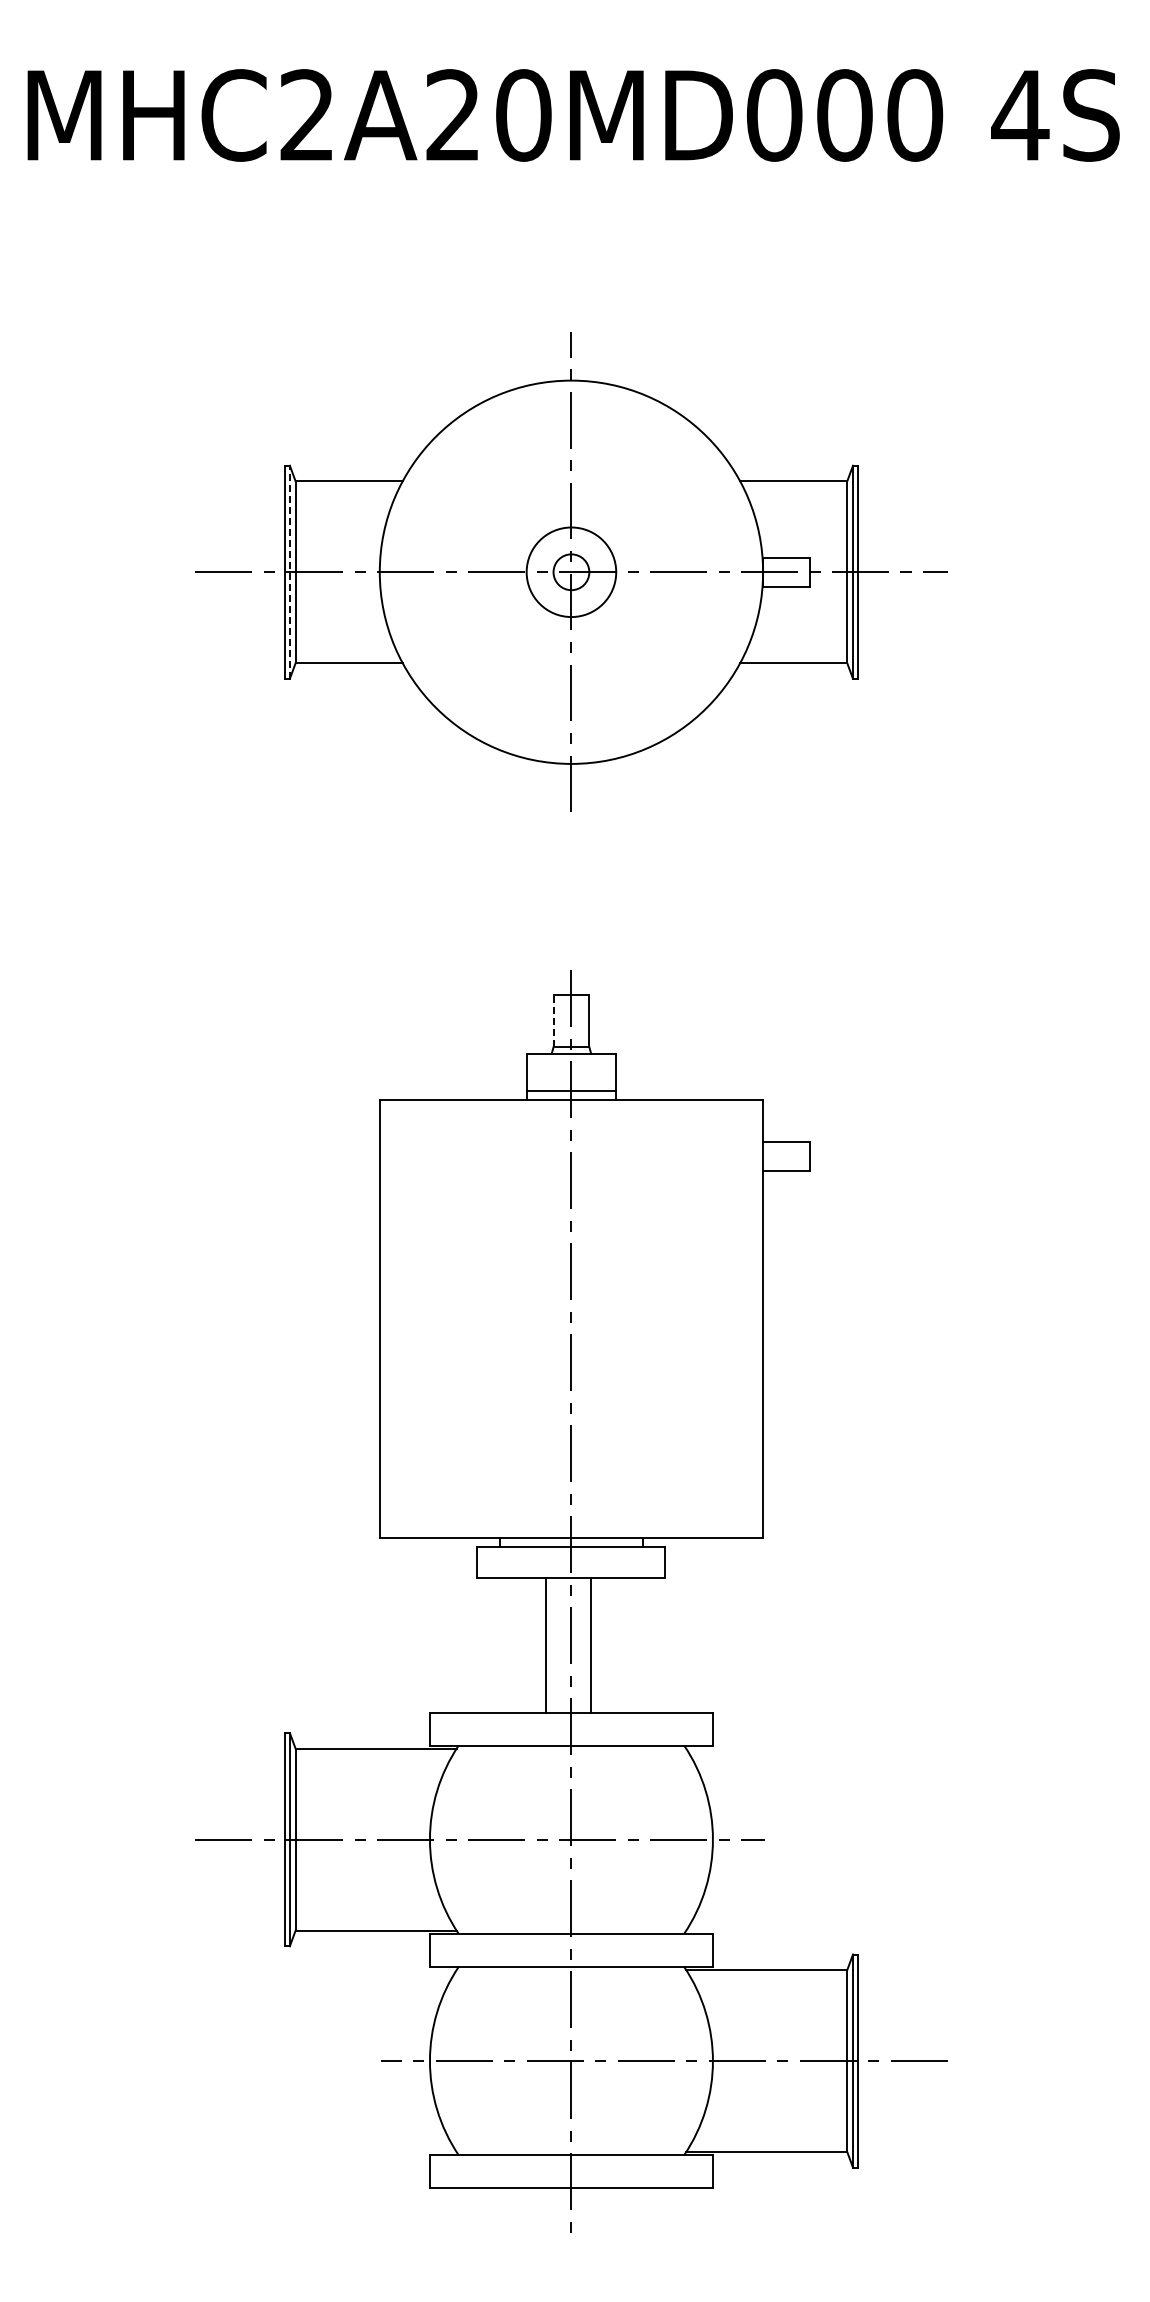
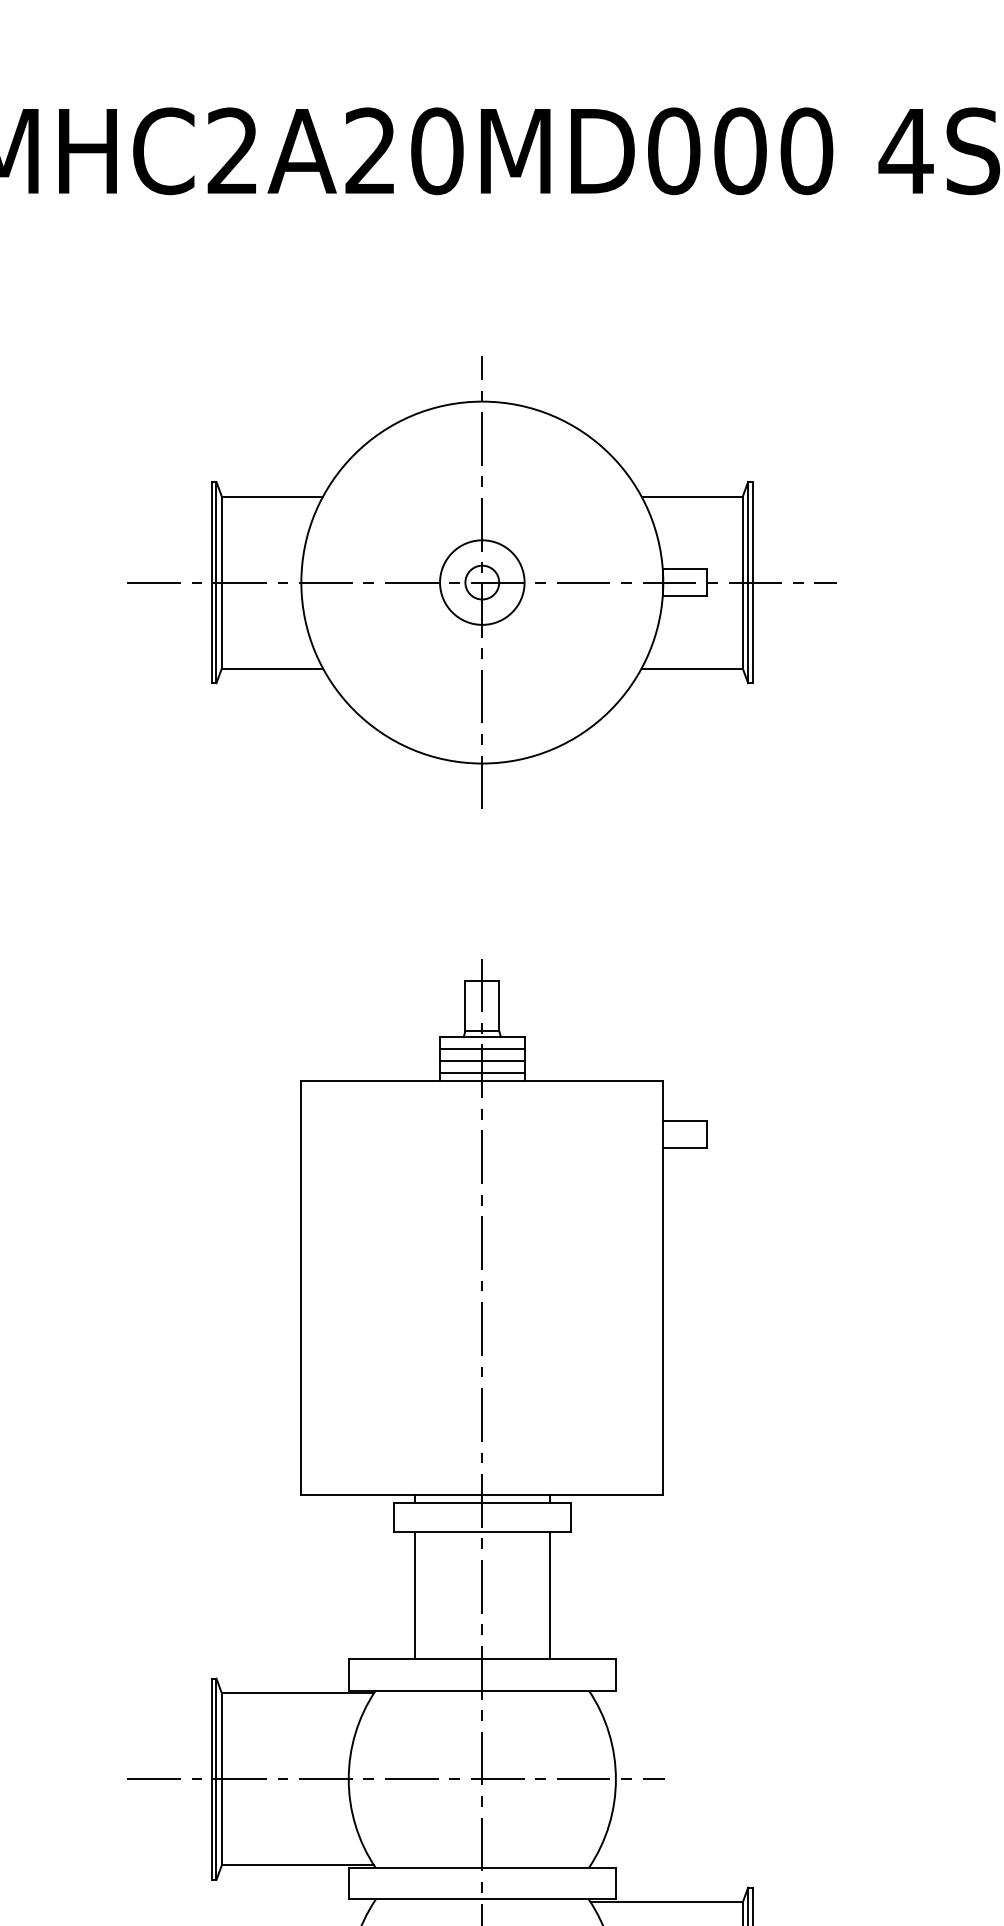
line: (289, 572) -> (216, 582), dashed -> solid
line: (553, 1020) -> (465, 1005), dashed -> solid
line: (571, 1066) -> (482, 1049), added
line: (571, 1078) -> (482, 1060), added
line: (545, 1644) -> (414, 1594), moved
line: (591, 1644) -> (550, 1594), moved

